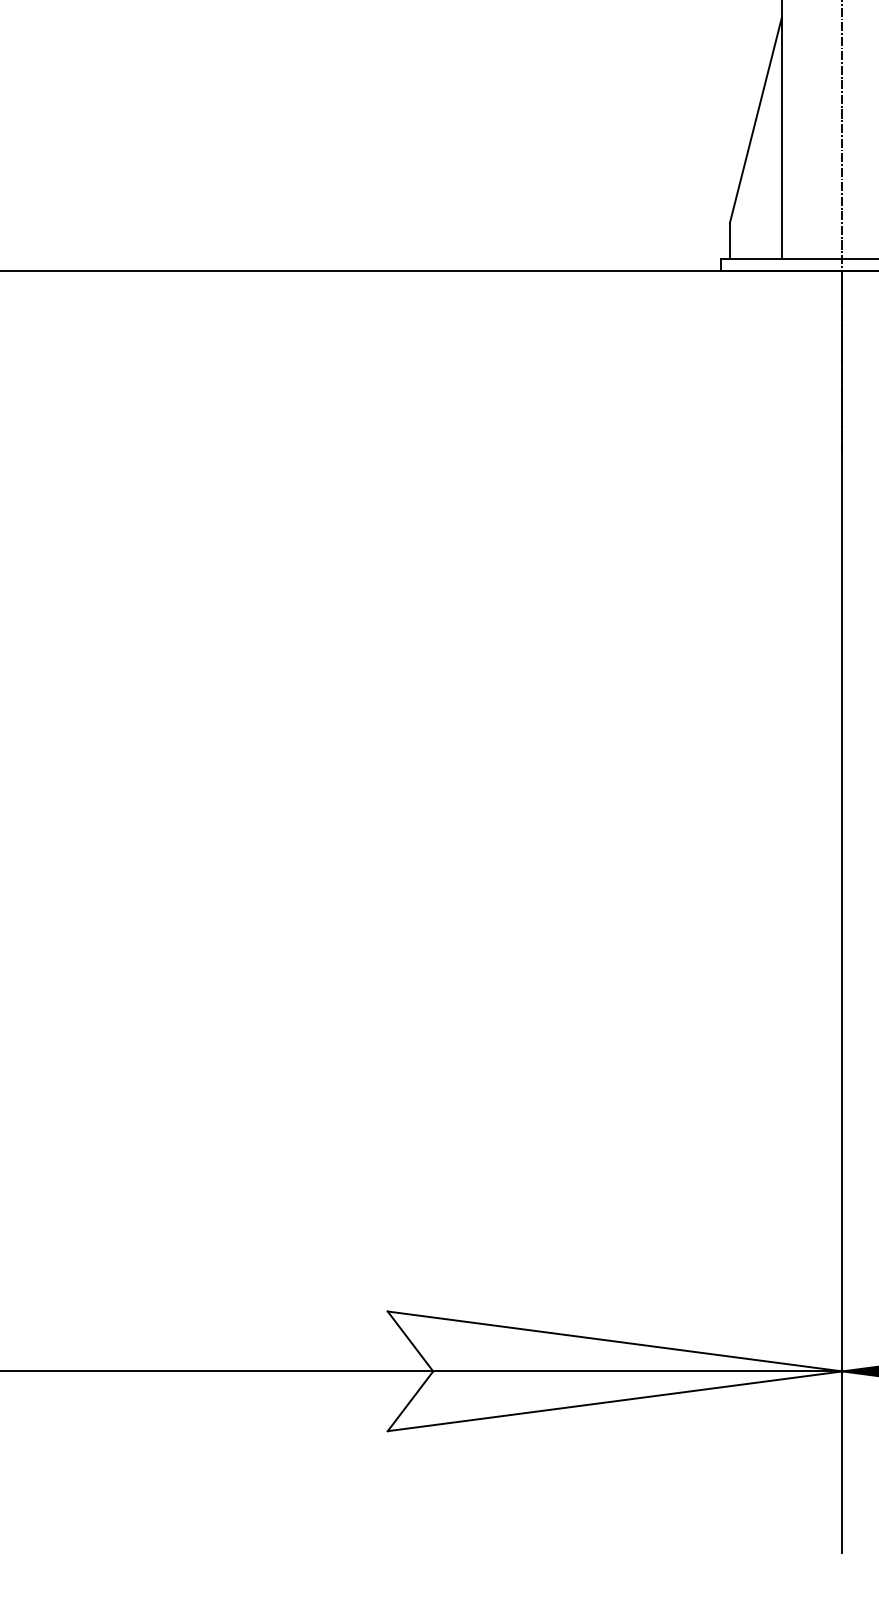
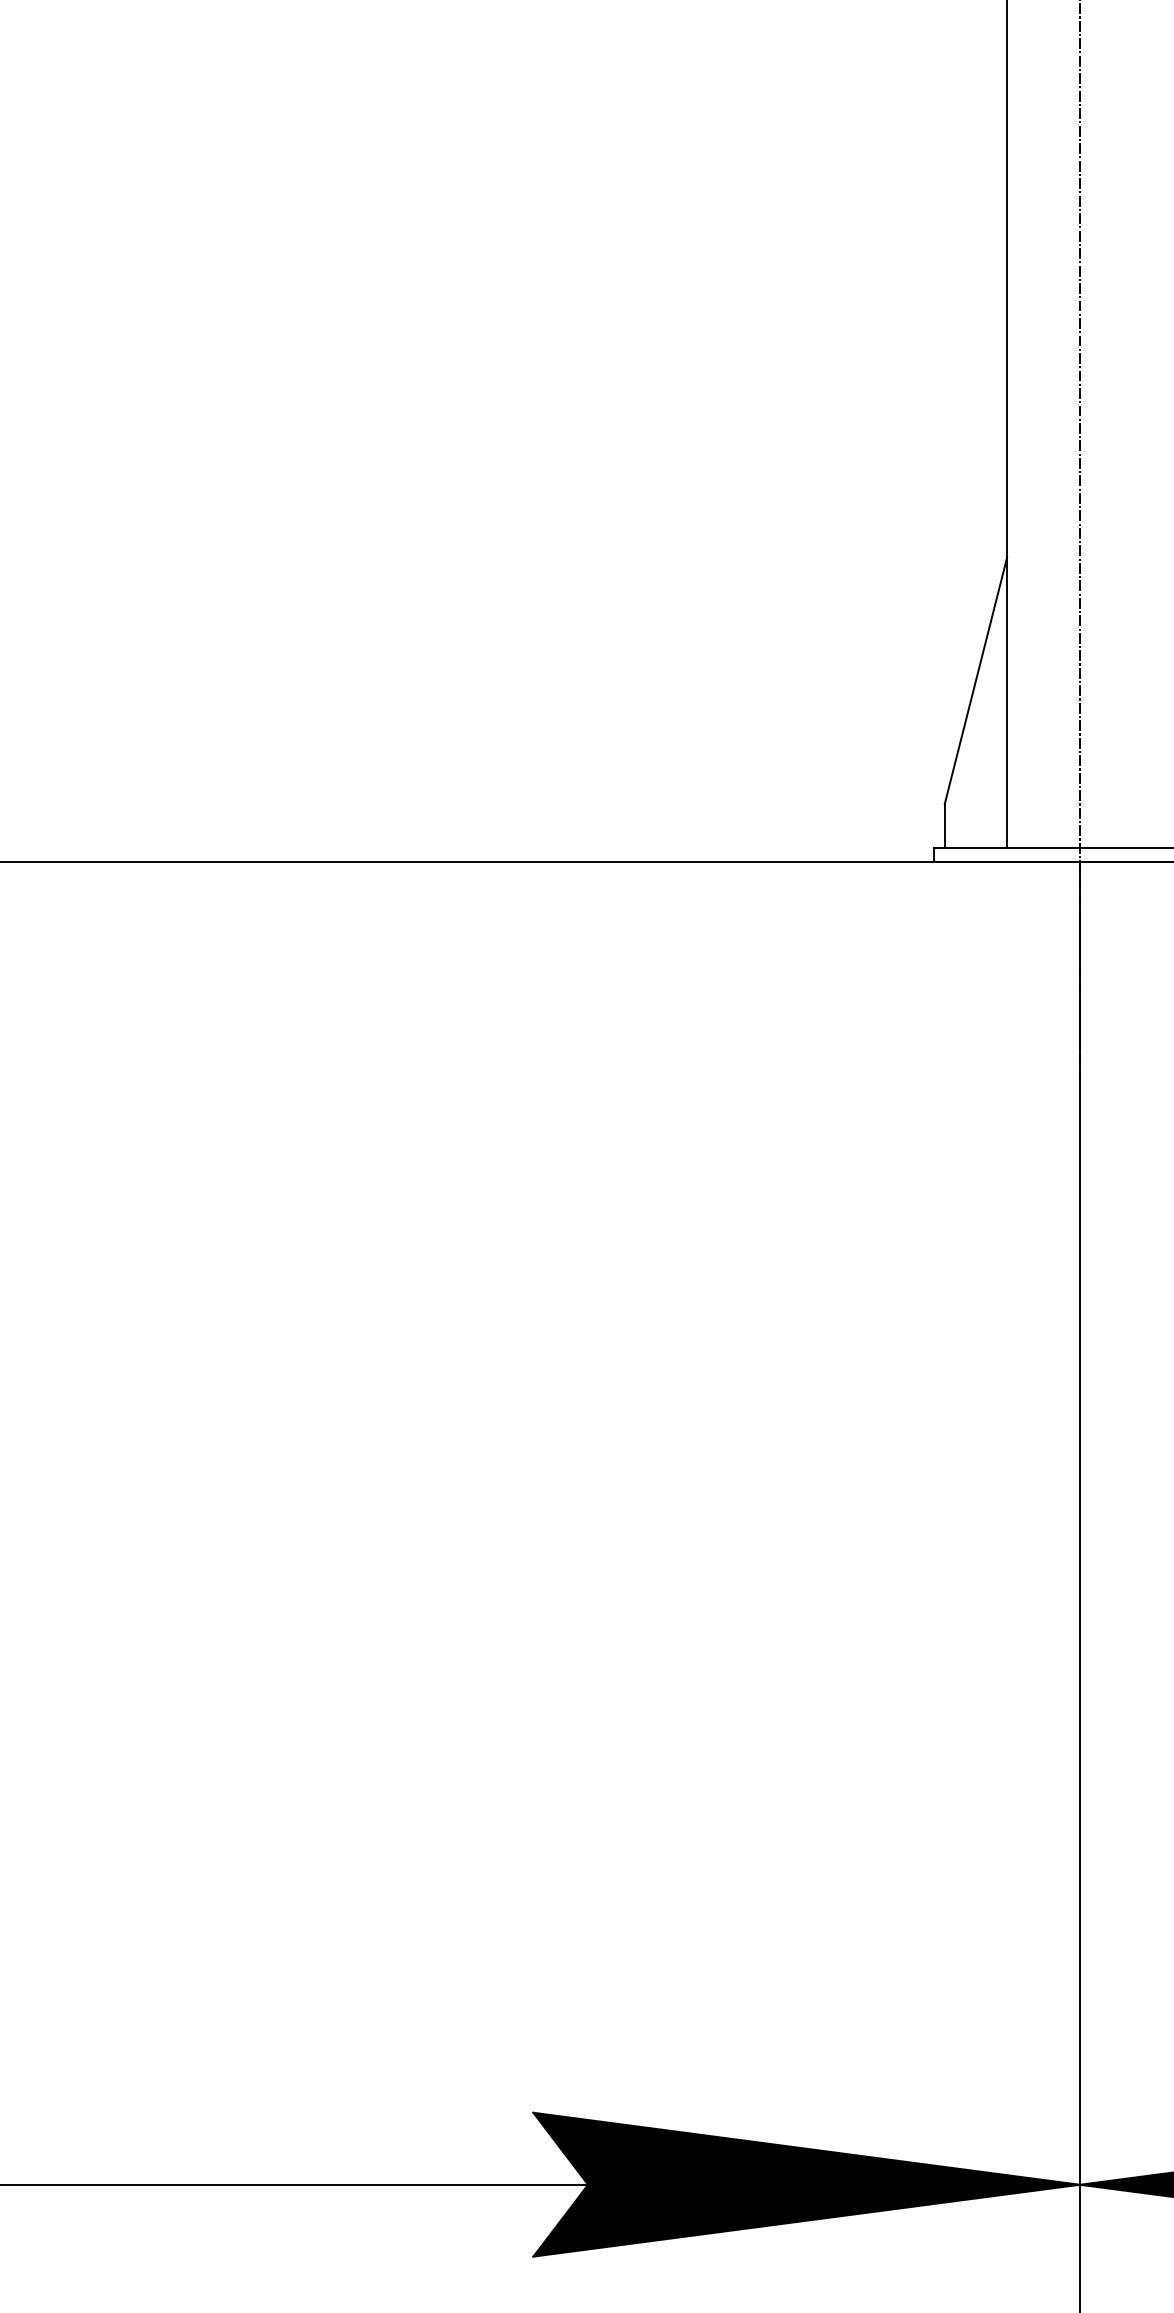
fill: (614, 1371) -> (806, 2184), added

